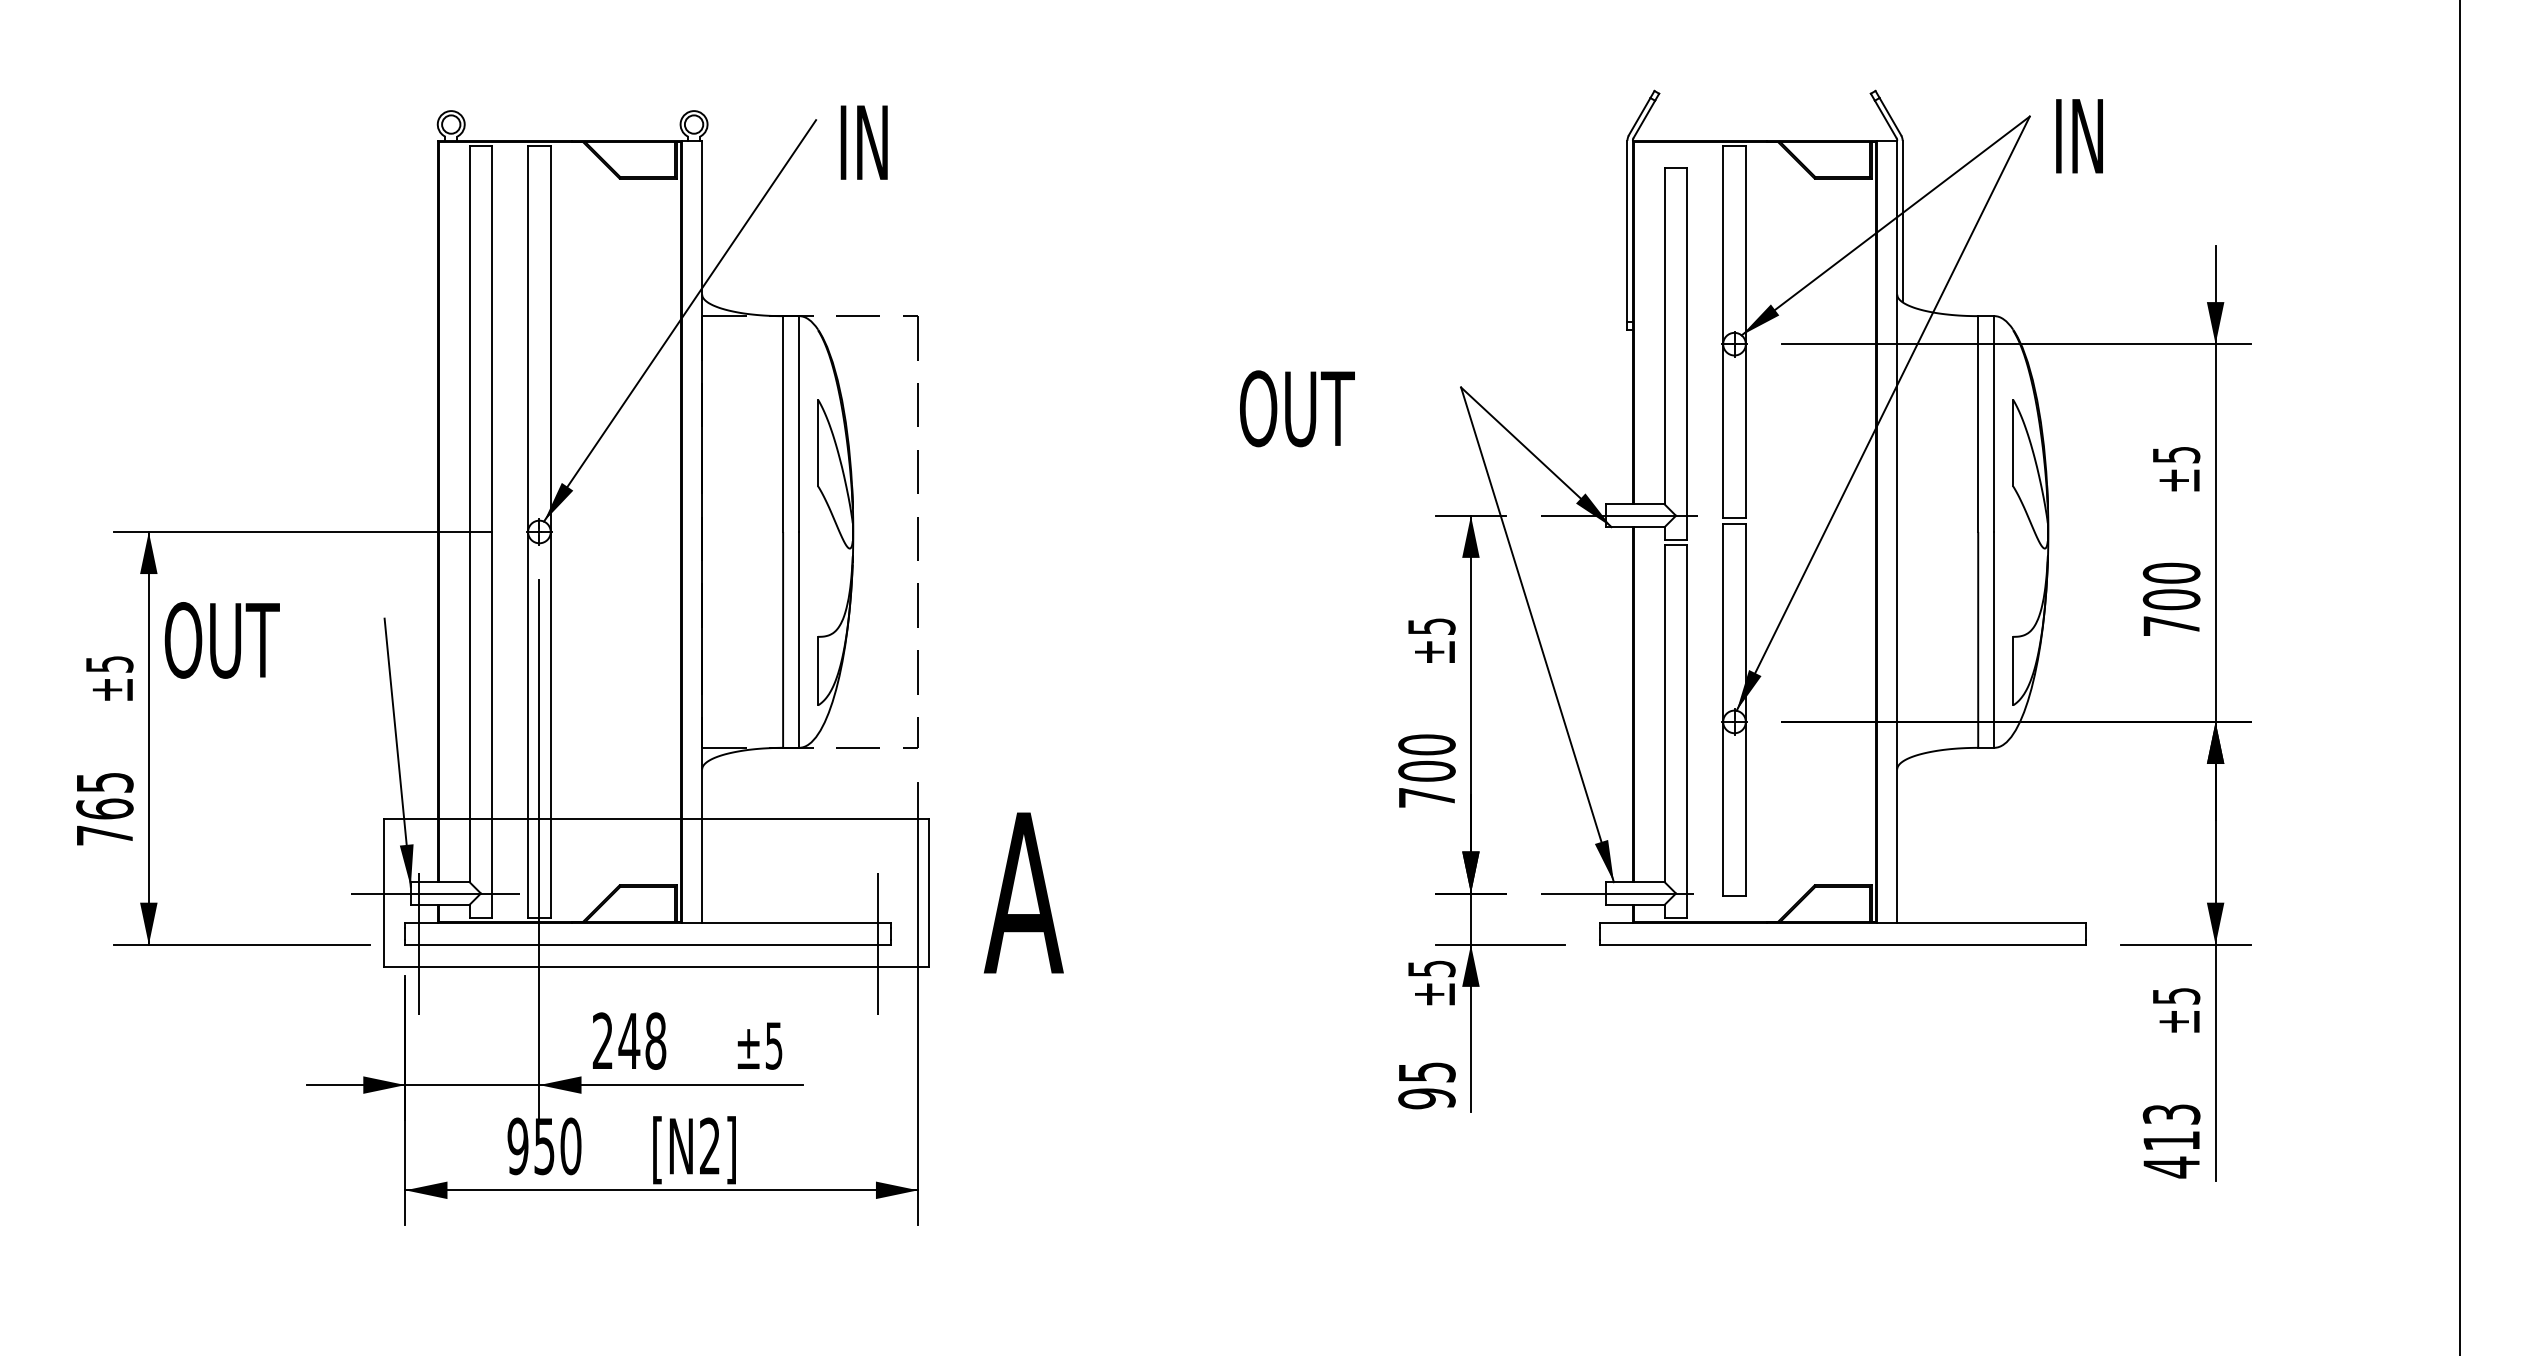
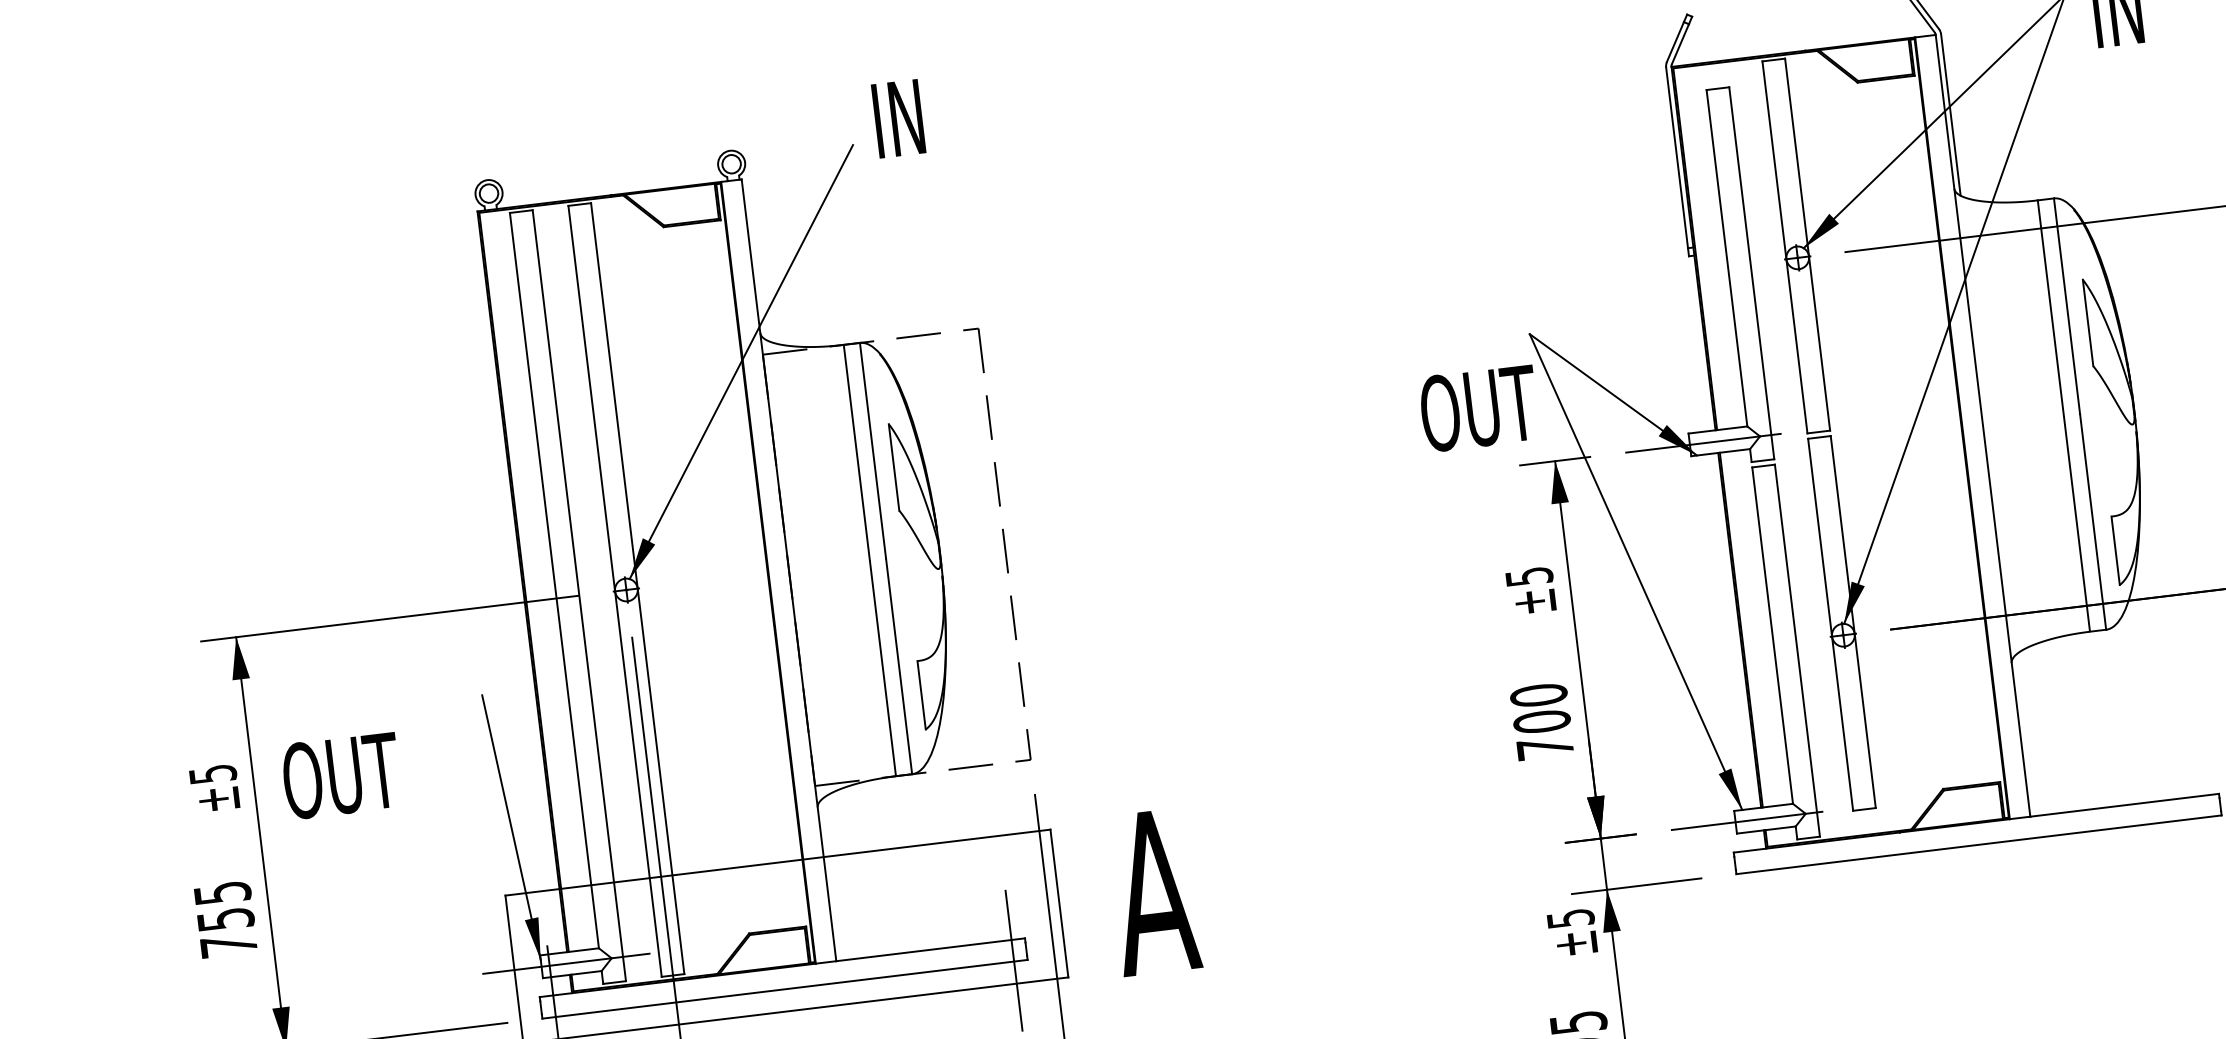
text: (863, 142) -> (897, 118), moved
text: (1297, 408) -> (1479, 408), moved
text: (221, 640) -> (340, 776), moved
text: (104, 808) -> (225, 918), 765 -> 755

